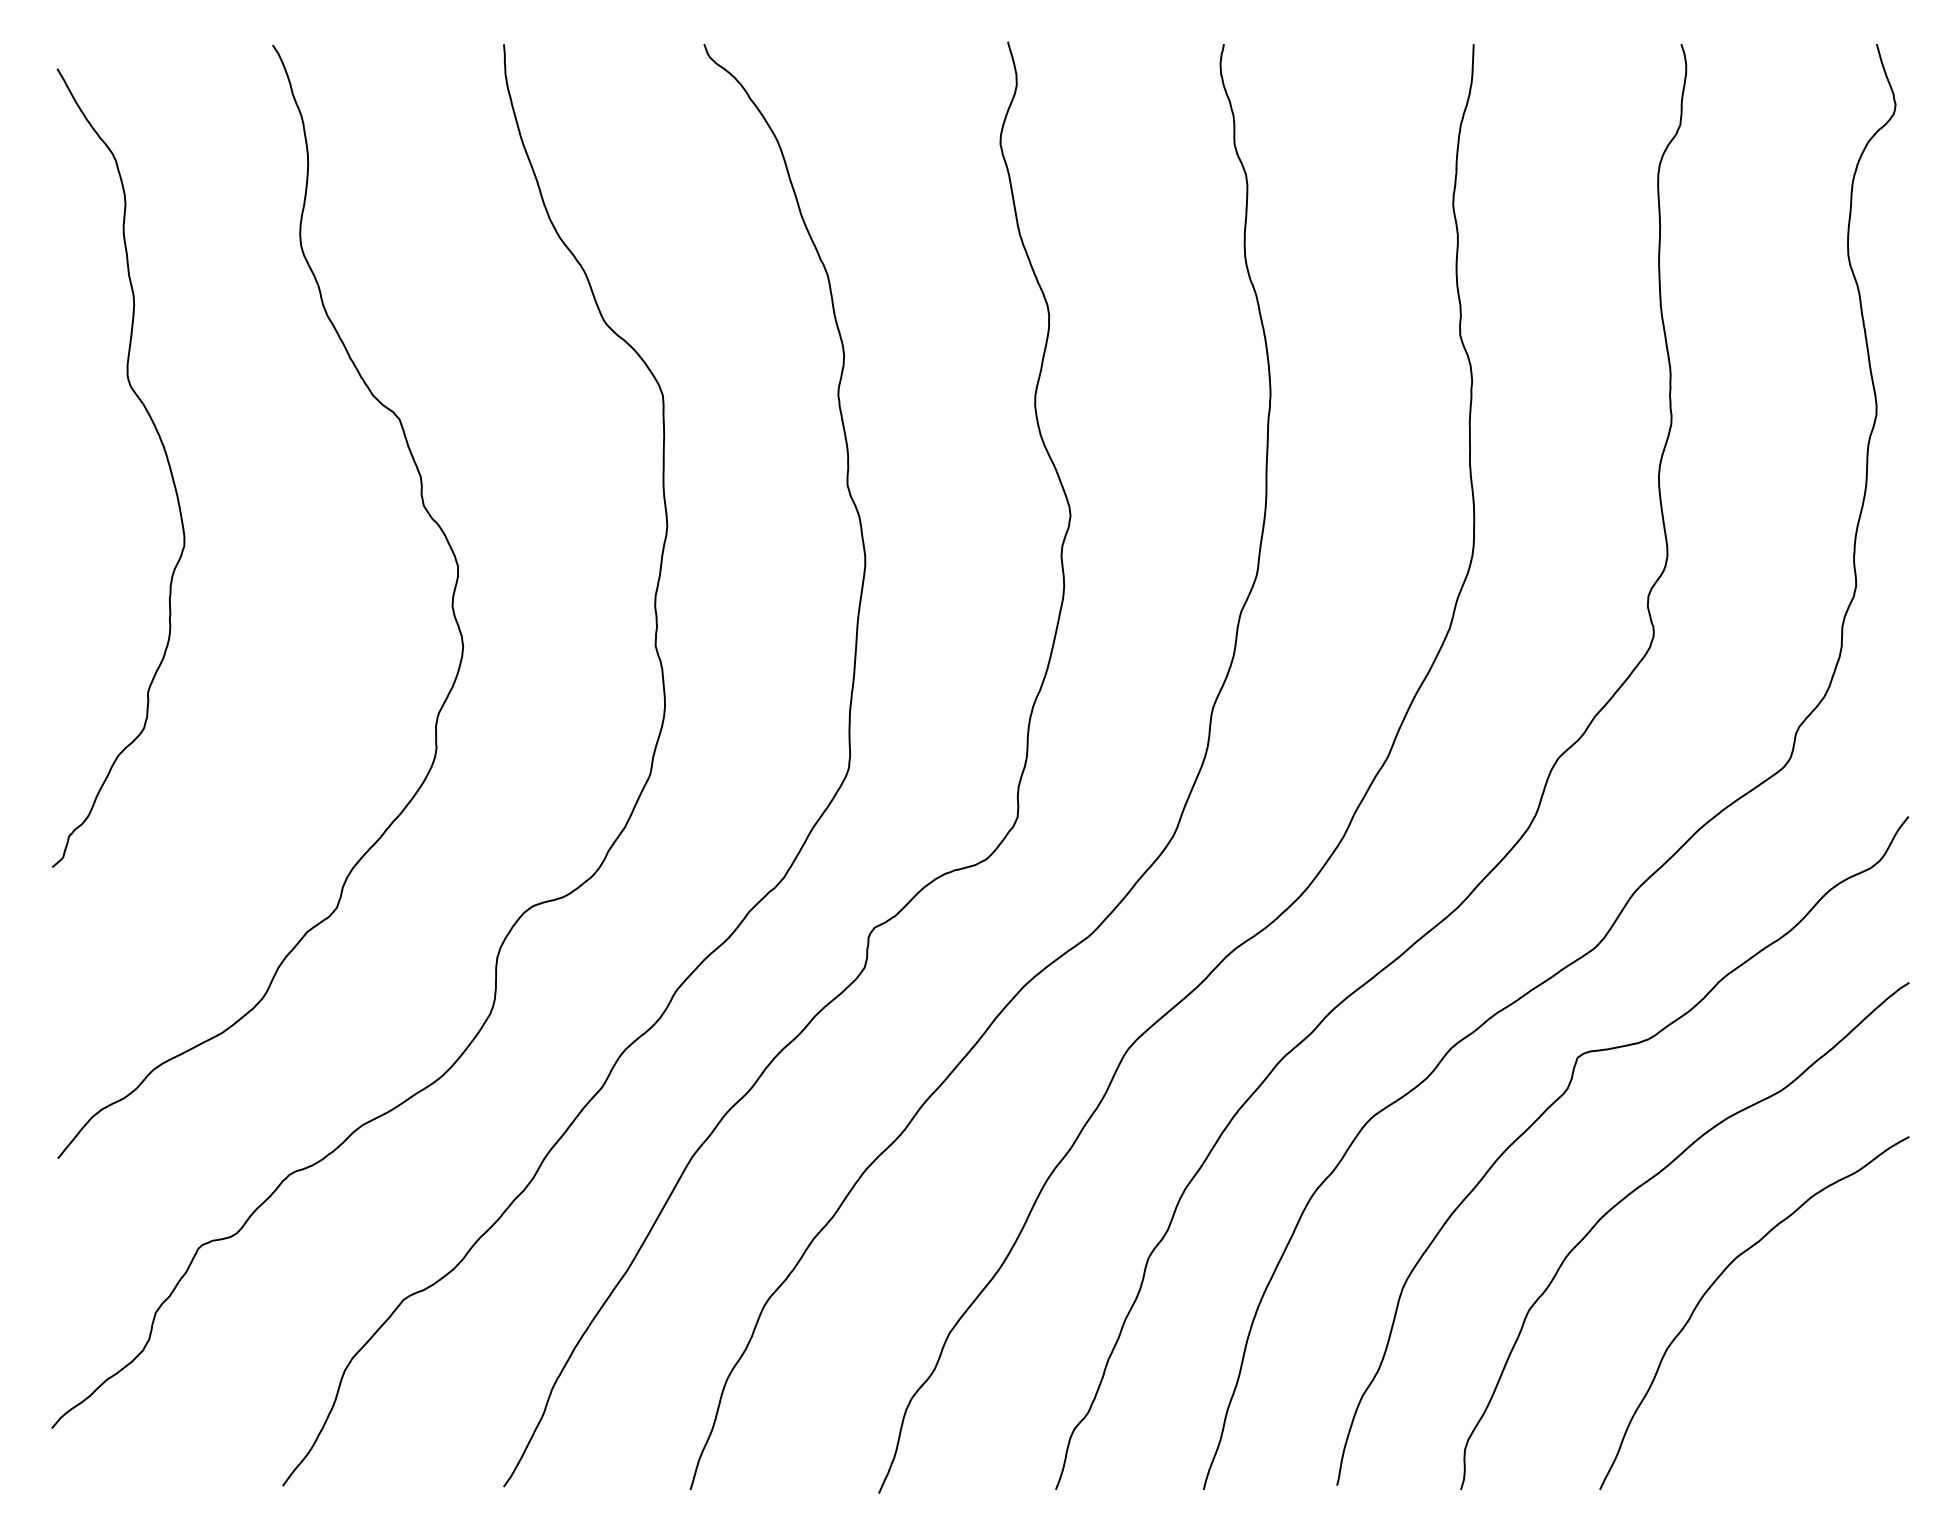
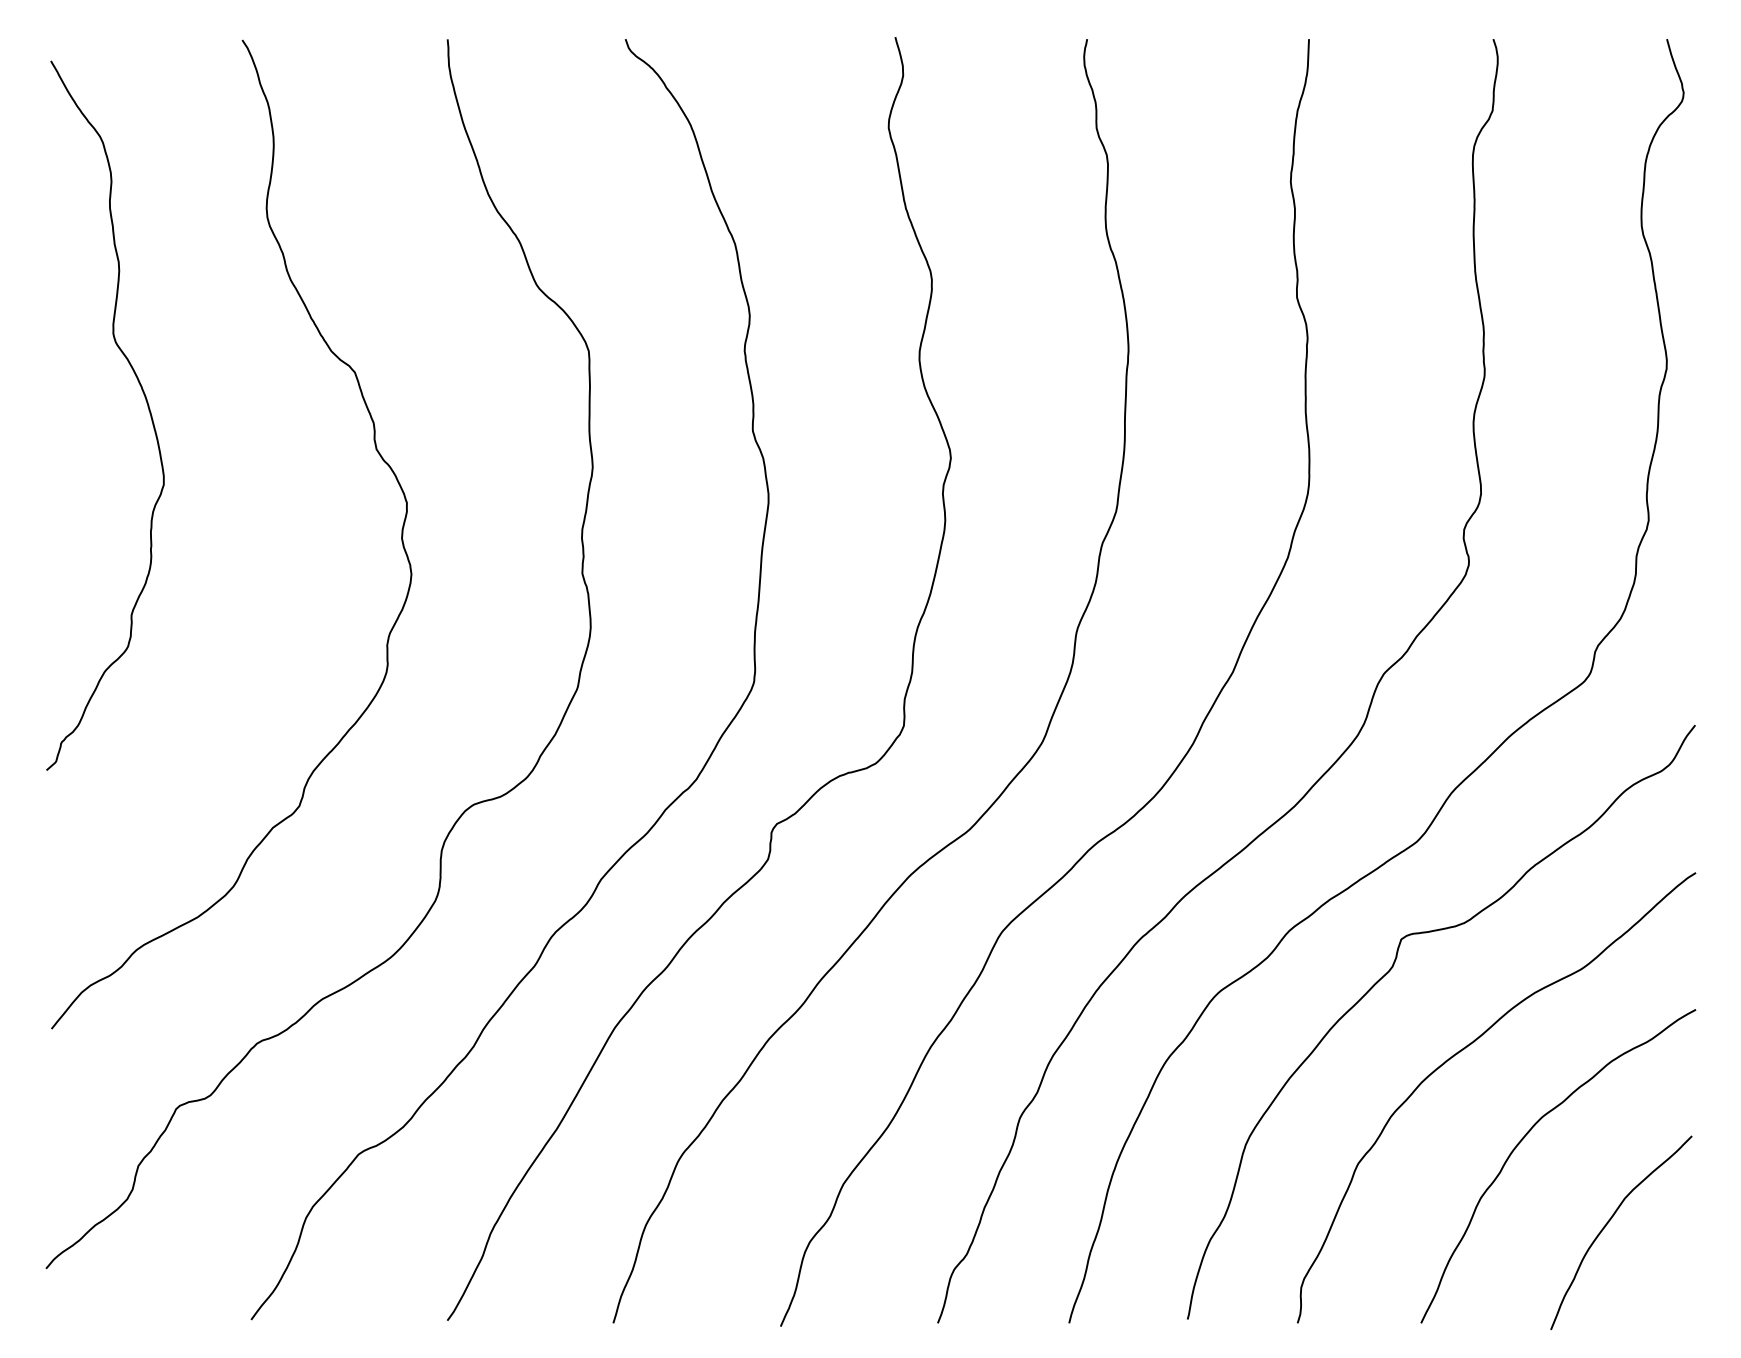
curve: (1812, 1375) -> (1609, 1221), added

